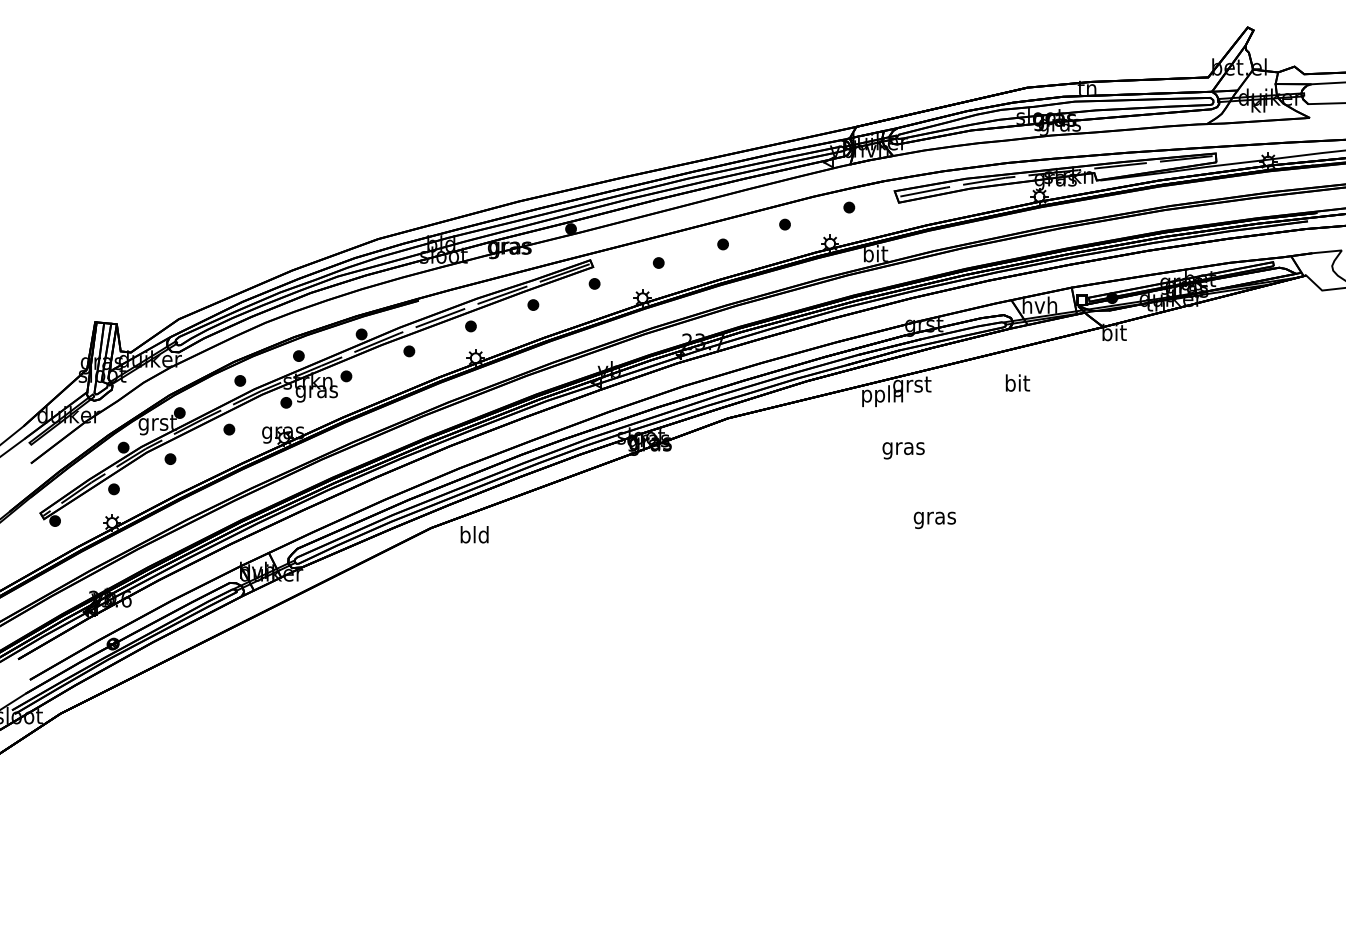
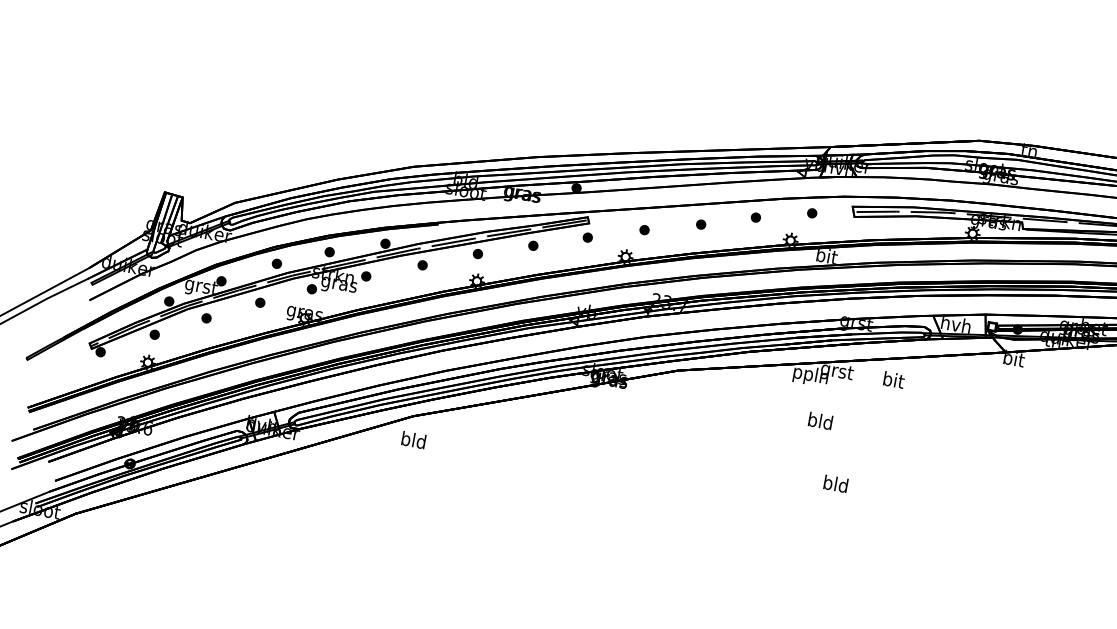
text: (1017, 382) -> (893, 379), moved
text: (903, 448) -> (820, 422), gras -> bld
text: (934, 518) -> (835, 486), gras -> bld
text: (474, 534) -> (413, 439), moved

